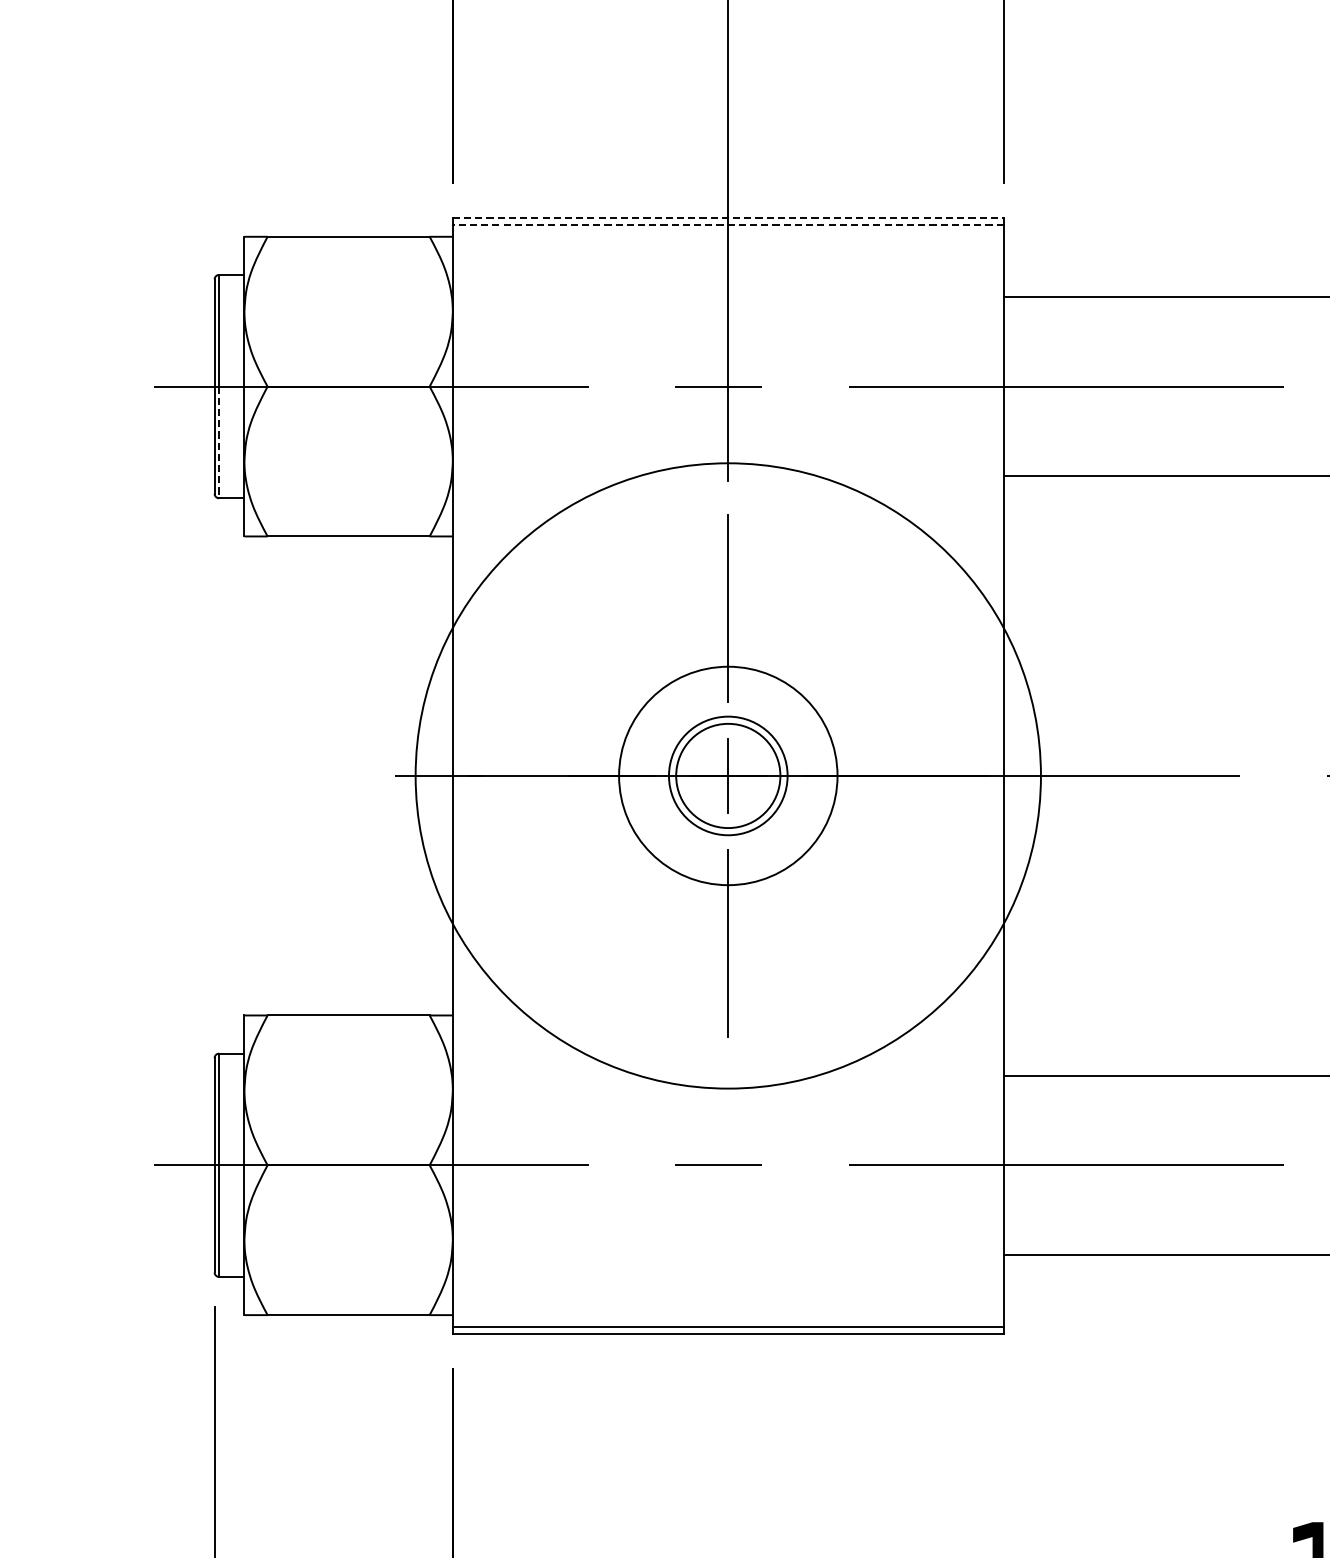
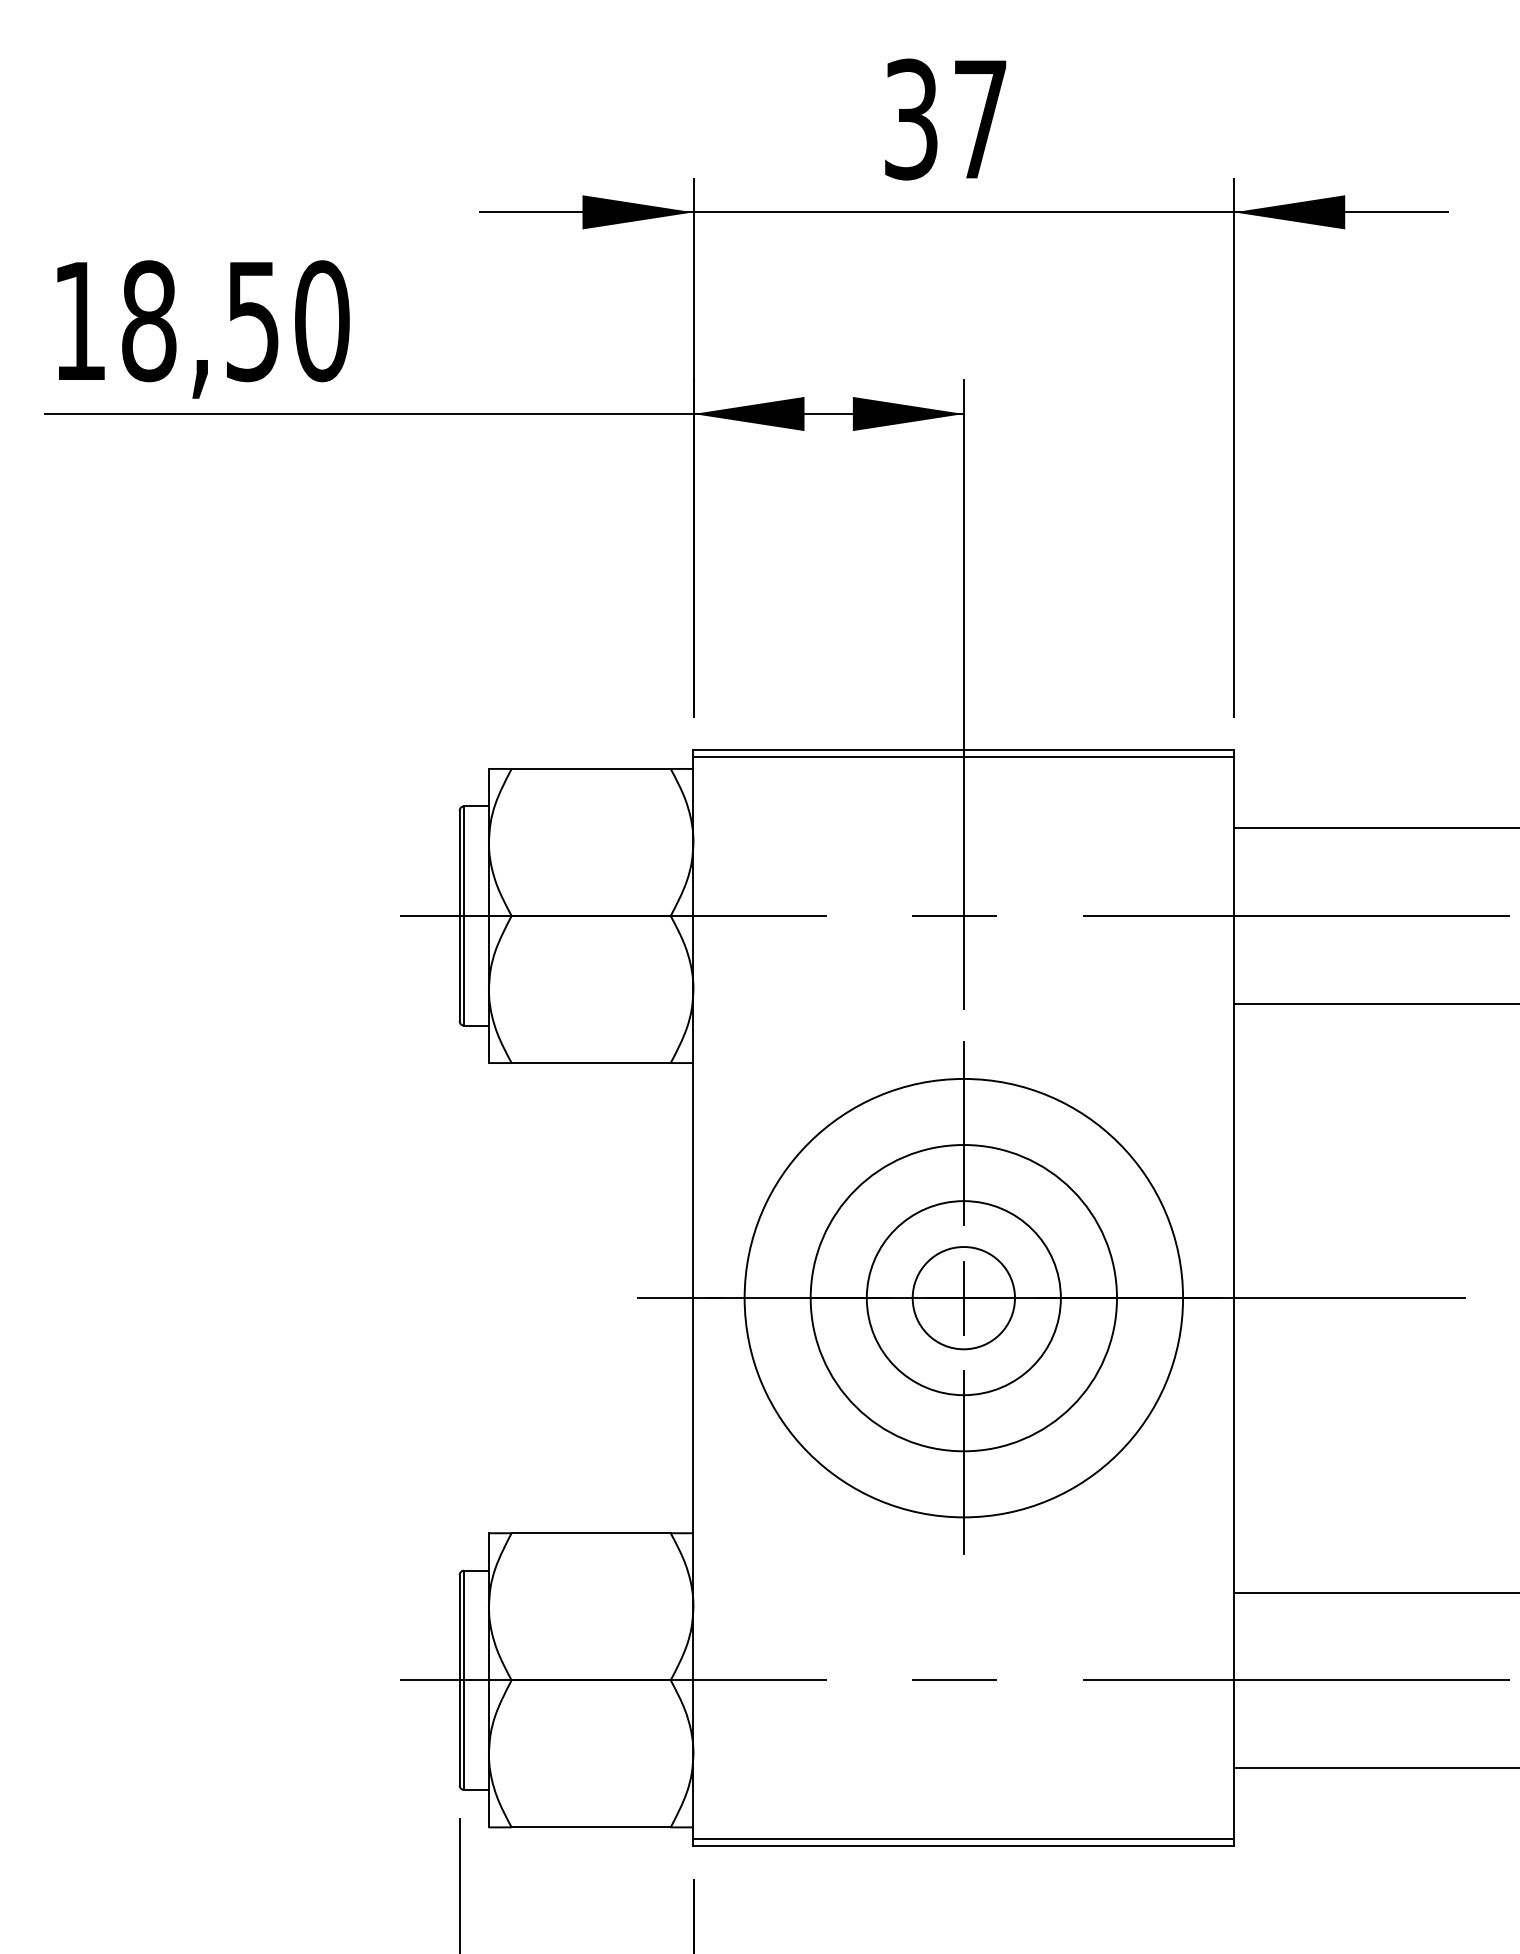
line: (728, 218) -> (964, 750), dashed -> solid
line: (727, 225) -> (963, 757), dashed -> solid
line: (219, 442) -> (464, 970), dashed -> solid
circle: (727, 775) -> (963, 1297), size x0.71
circle: (727, 776) -> (963, 1298), size x1.43
circle: (727, 776) -> (963, 1298), size x1.67

